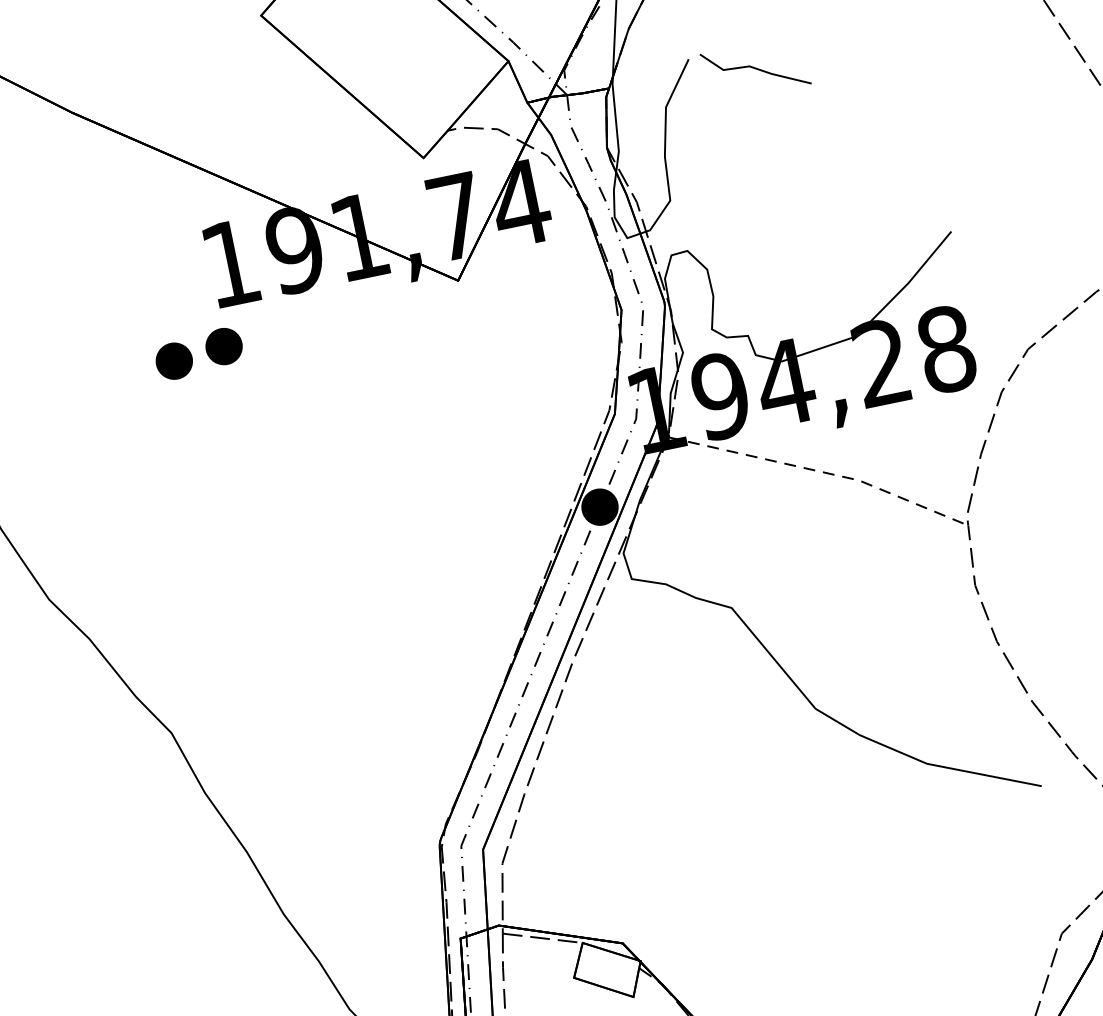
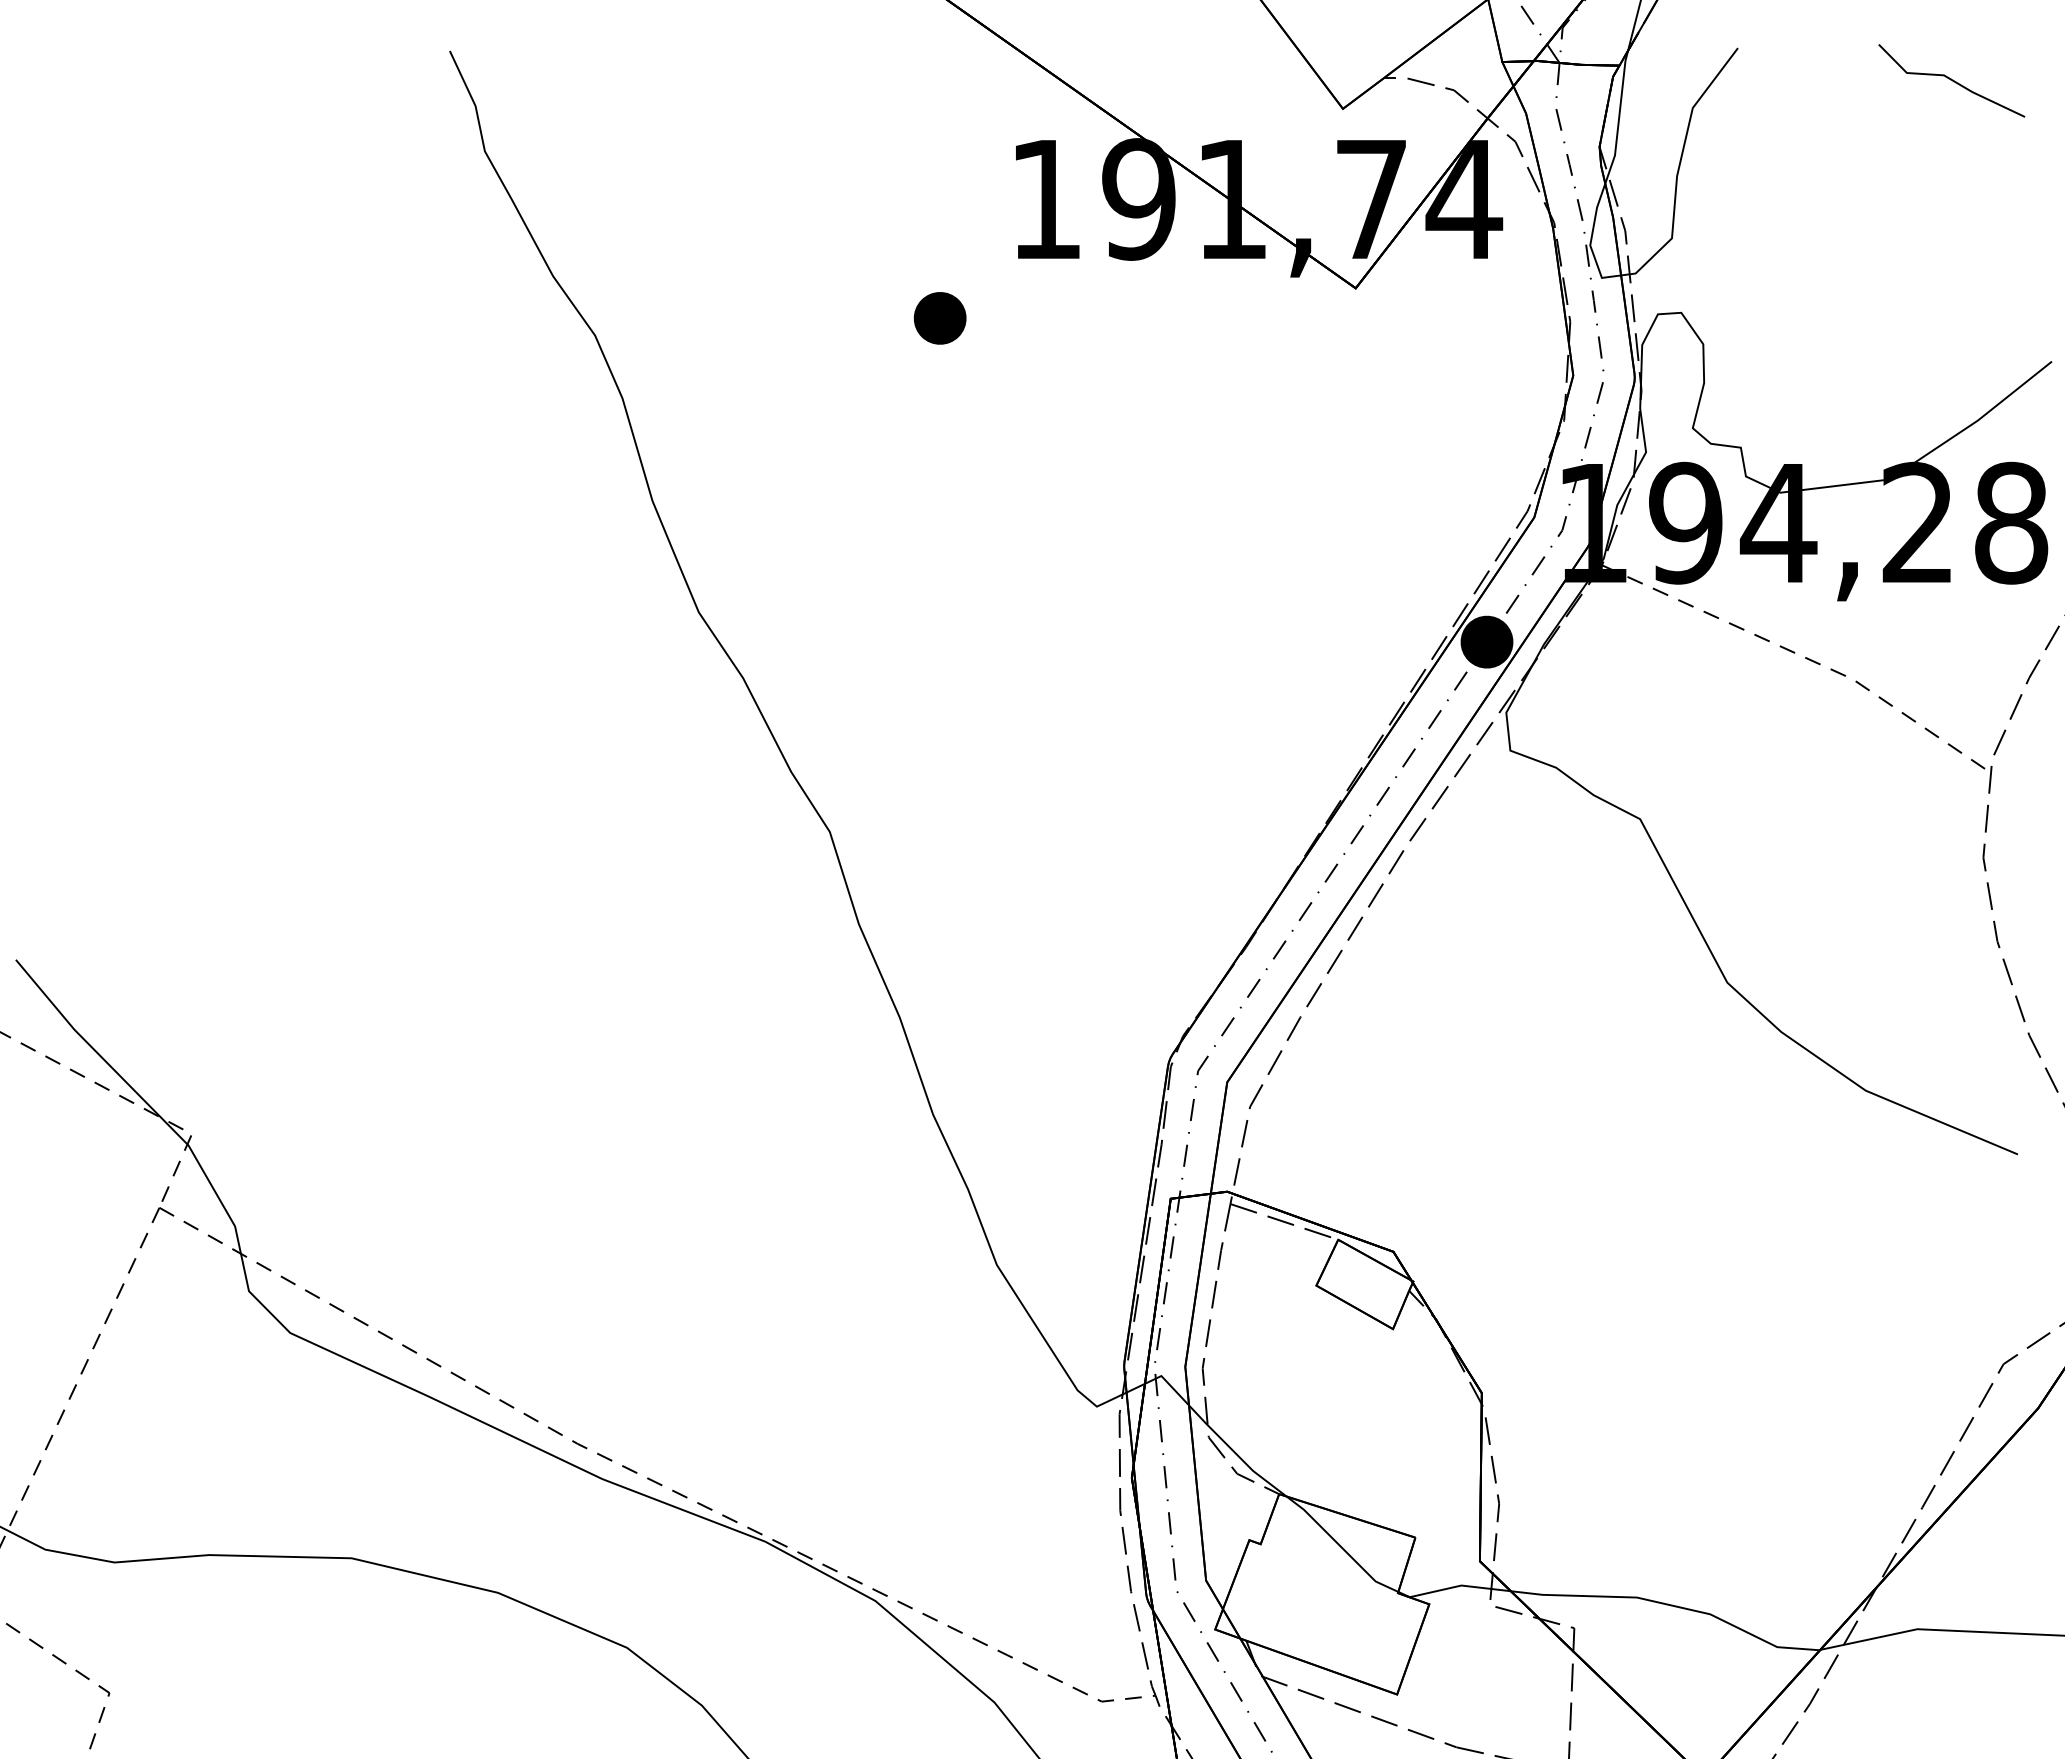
line: (755, 68) -> (1951, 80), moved
part: (223, 346) -> (1012, 312), removed

